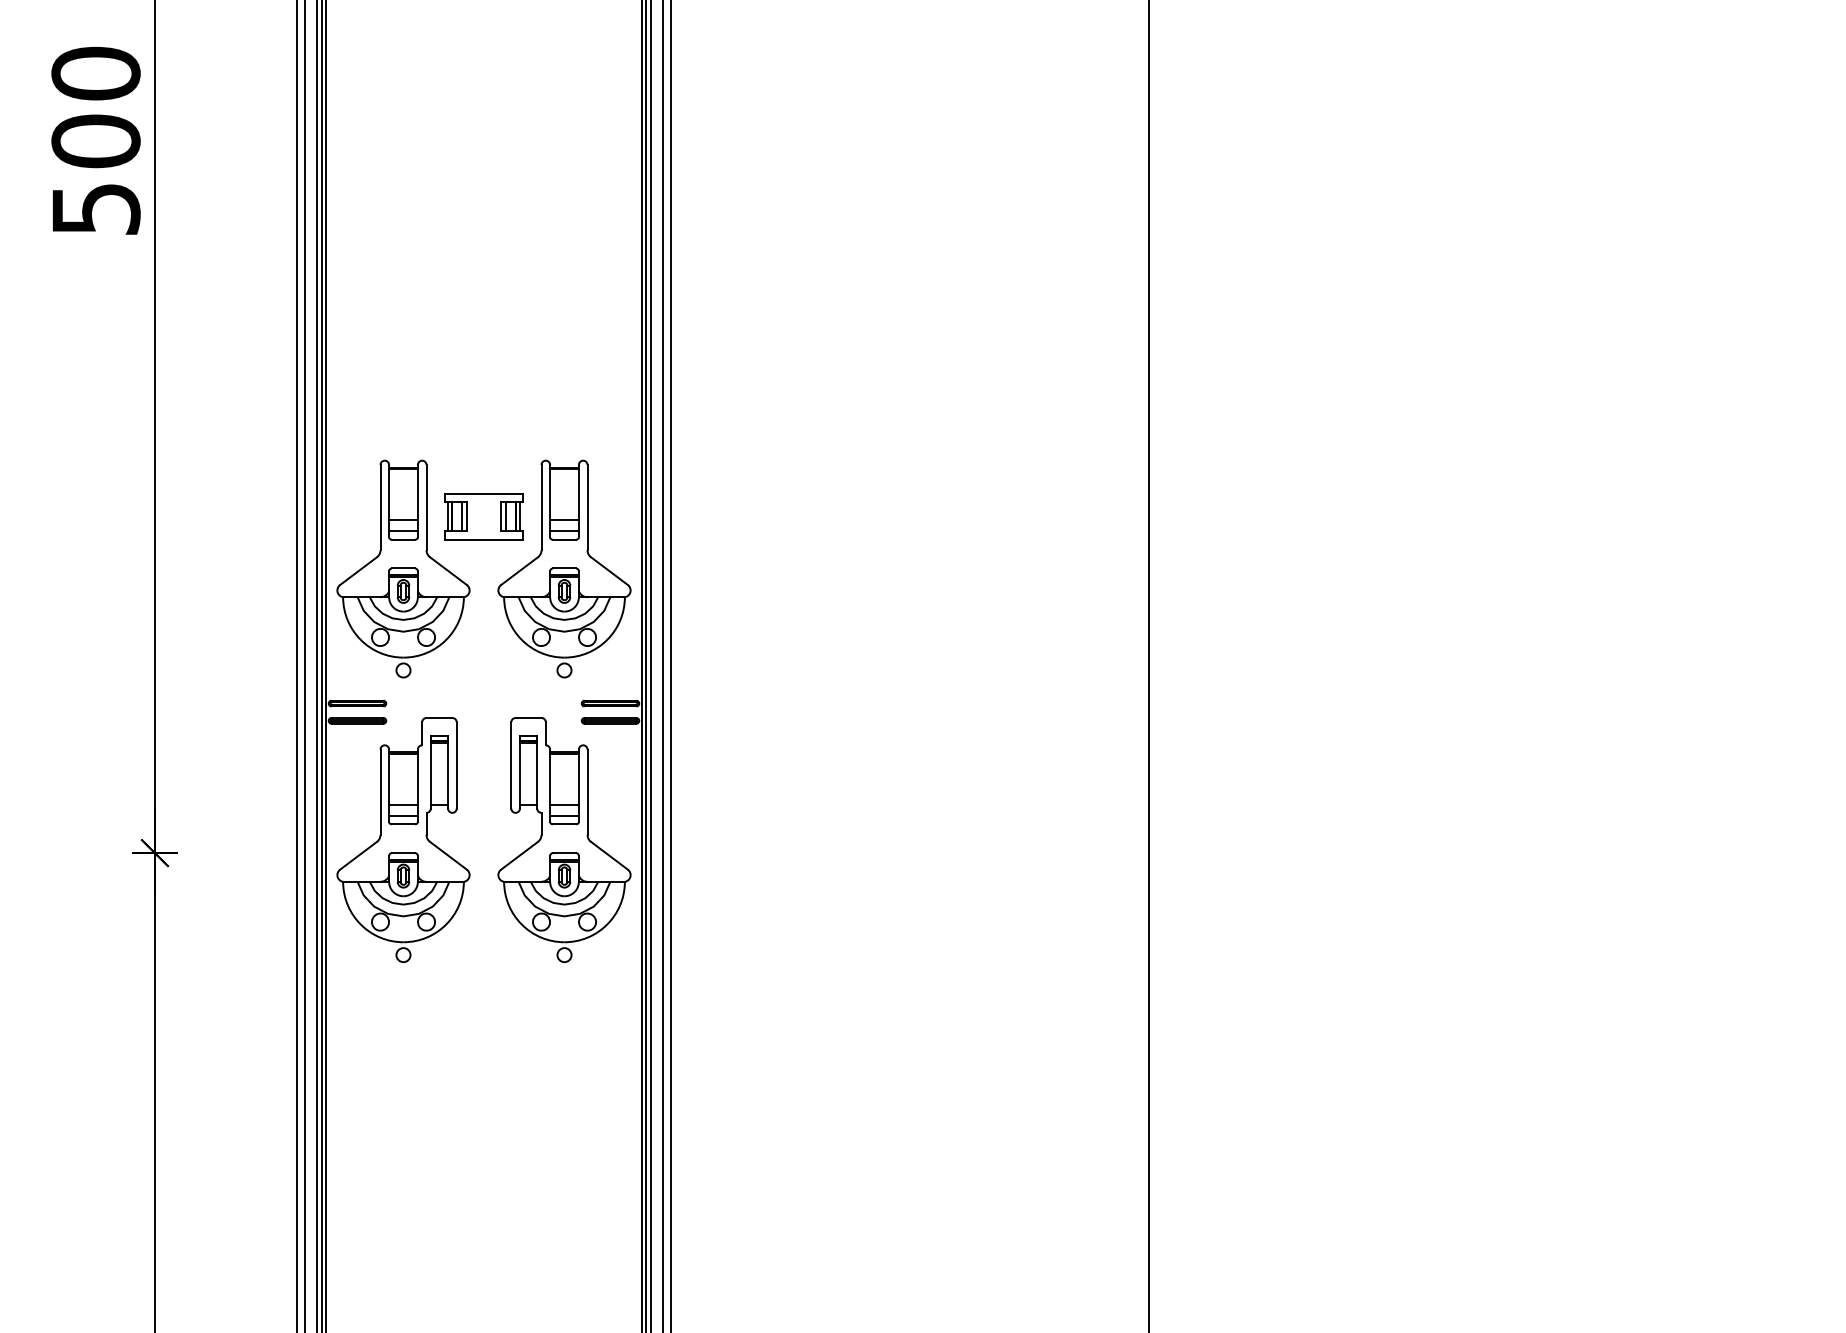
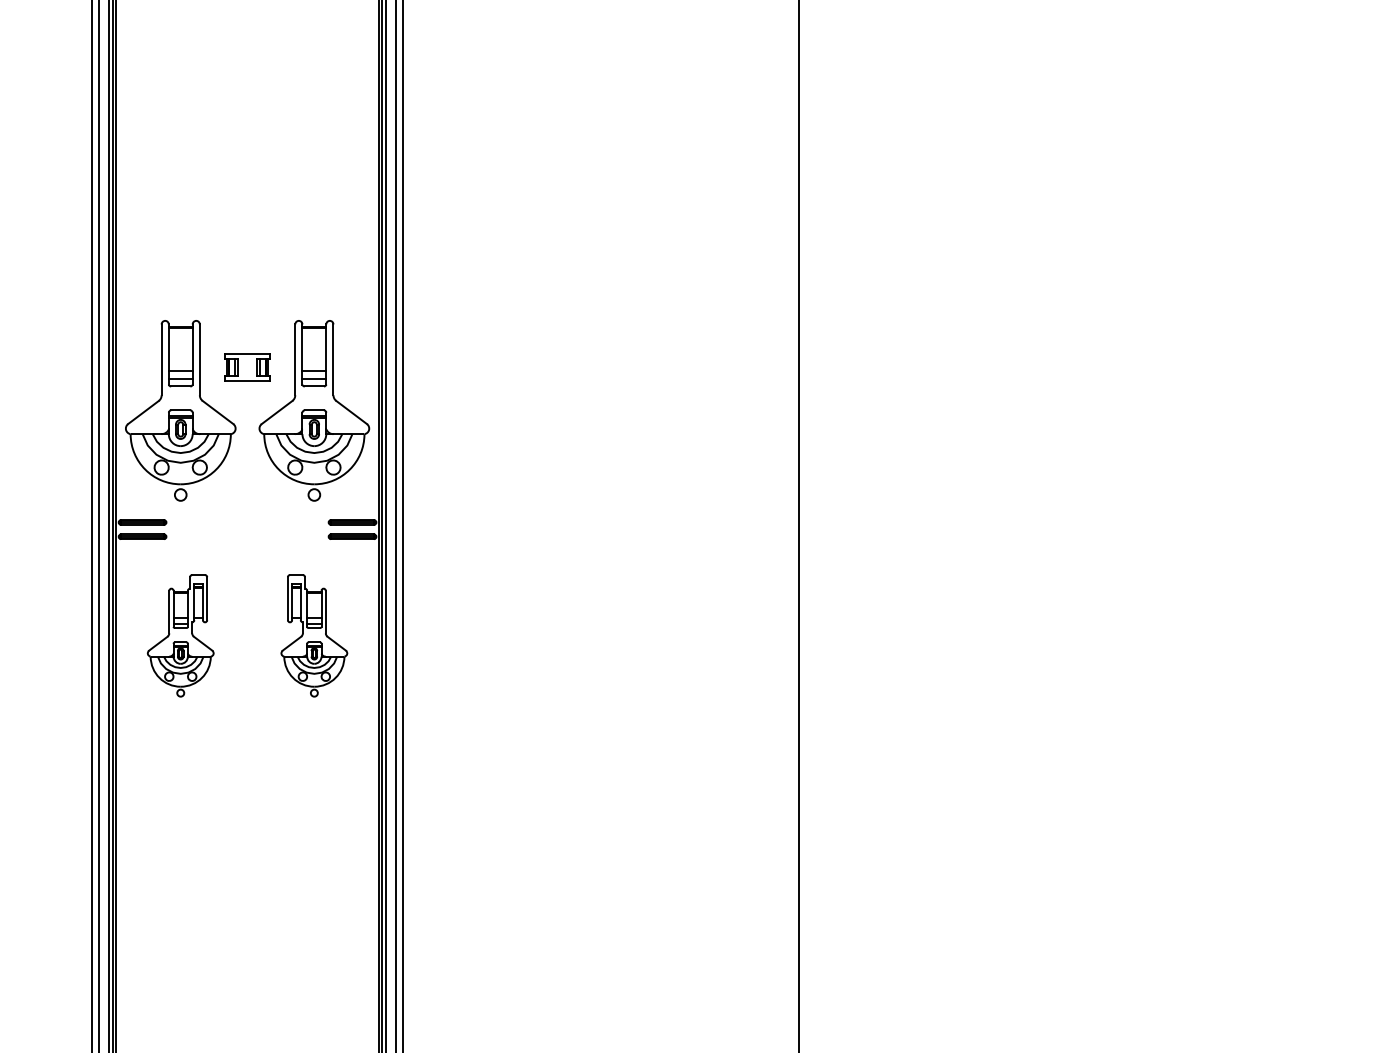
part: (483, 516) -> (247, 367), size x0.7
part: (403, 840) -> (180, 636), size x0.6
part: (564, 840) -> (314, 636), size x0.6

